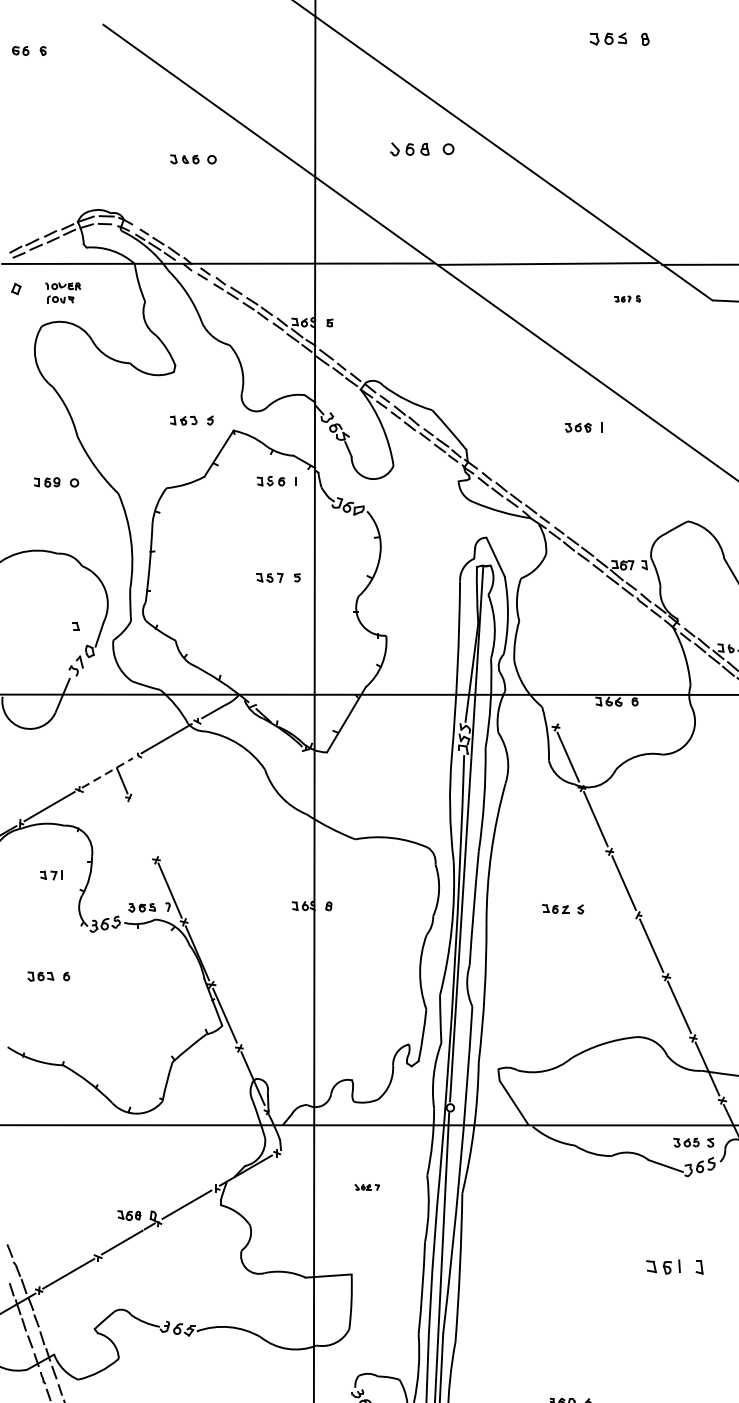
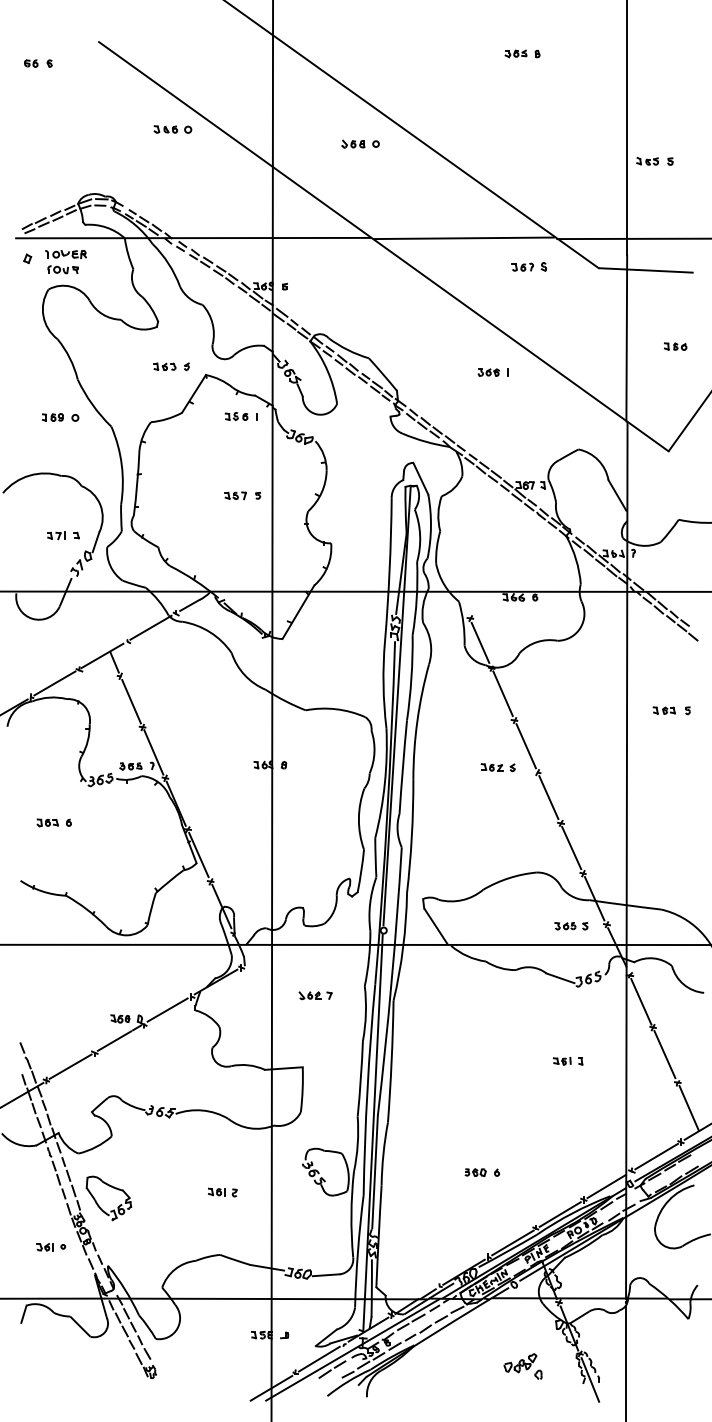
part: (619, 38) -> (522, 53), size x0.71
part: (422, 148) -> (360, 143), size x0.71
part: (192, 159) -> (172, 129), moved
part: (62, 292) -> (65, 261), size x1.43
part: (626, 298) -> (528, 266), size x1.67
line: (107, 772) -> (102, 655), dashed -> solid
line: (142, 828) -> (131, 701), added
part: (51, 874) -> (56, 535), moved
part: (562, 909) -> (497, 767), moved
part: (693, 1143) -> (571, 926), moved
part: (367, 1186) -> (315, 995), size x1.67
part: (675, 1267) -> (568, 1061), size x0.62

